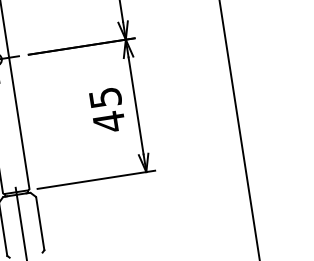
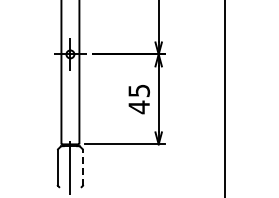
line: (40, 223) -> (83, 167), solid -> dashed

